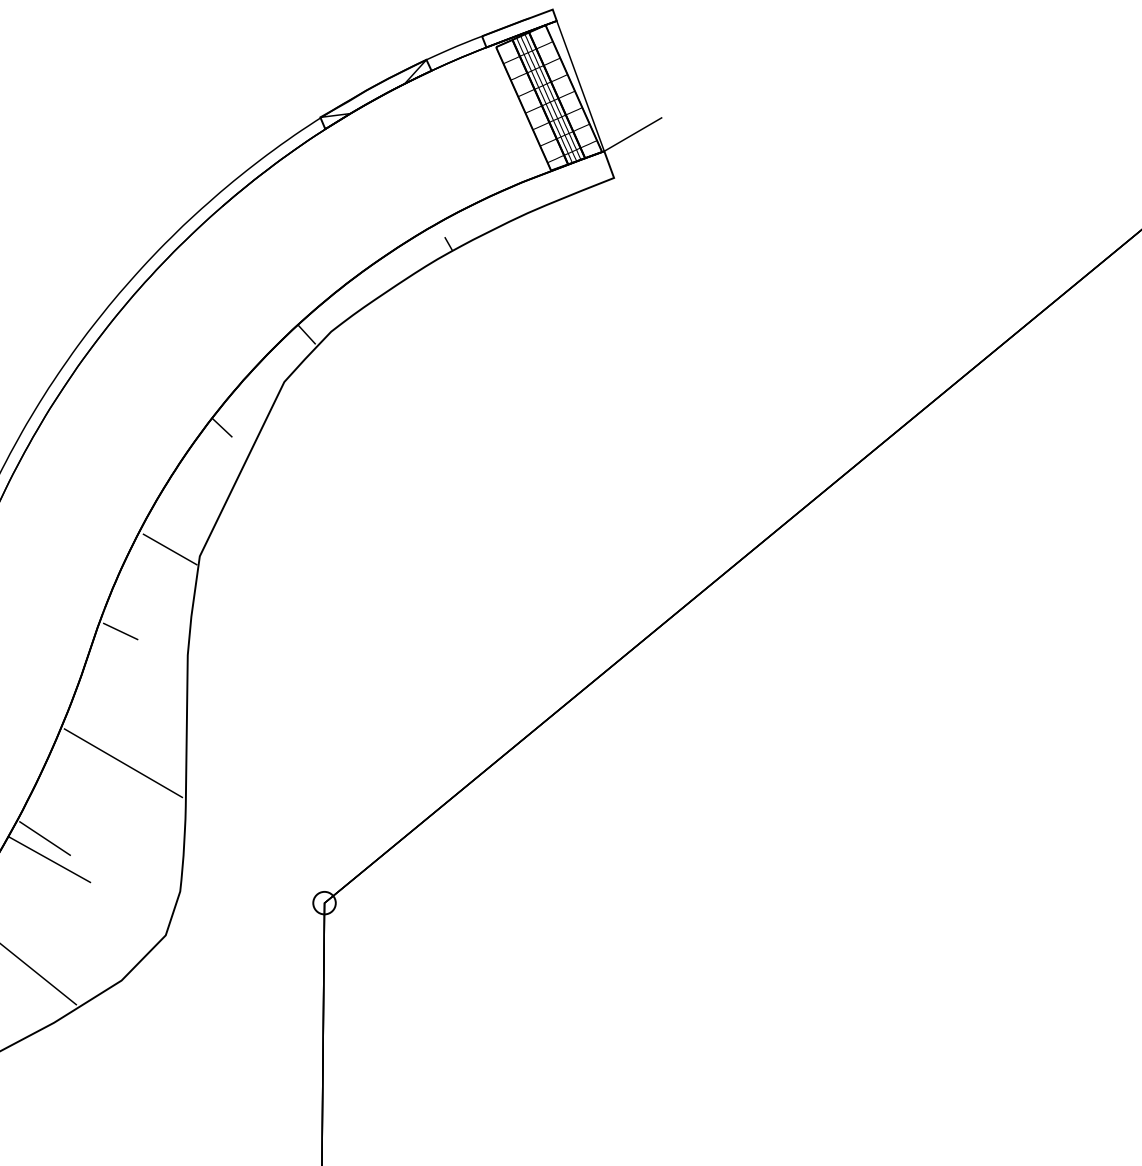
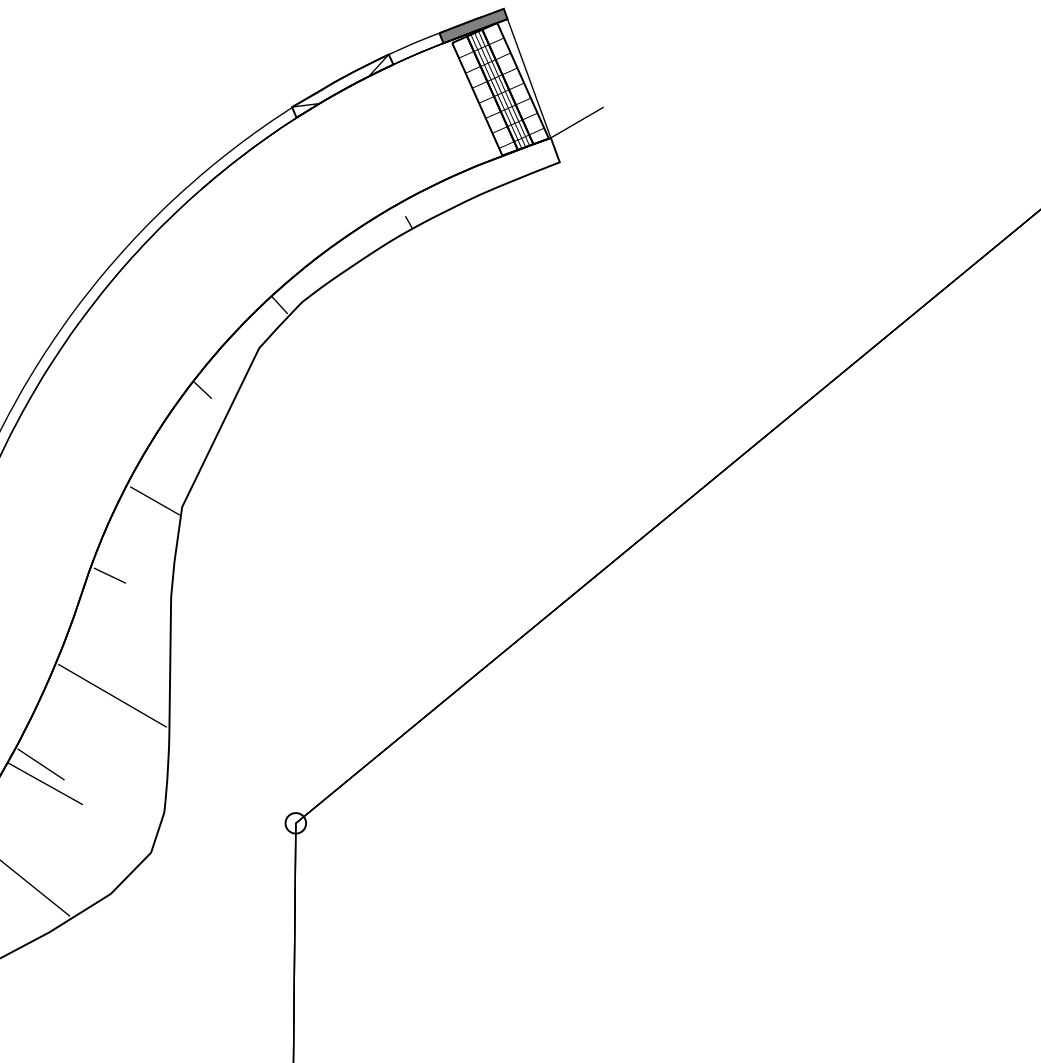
fill: (519, 28) -> (473, 26), added

